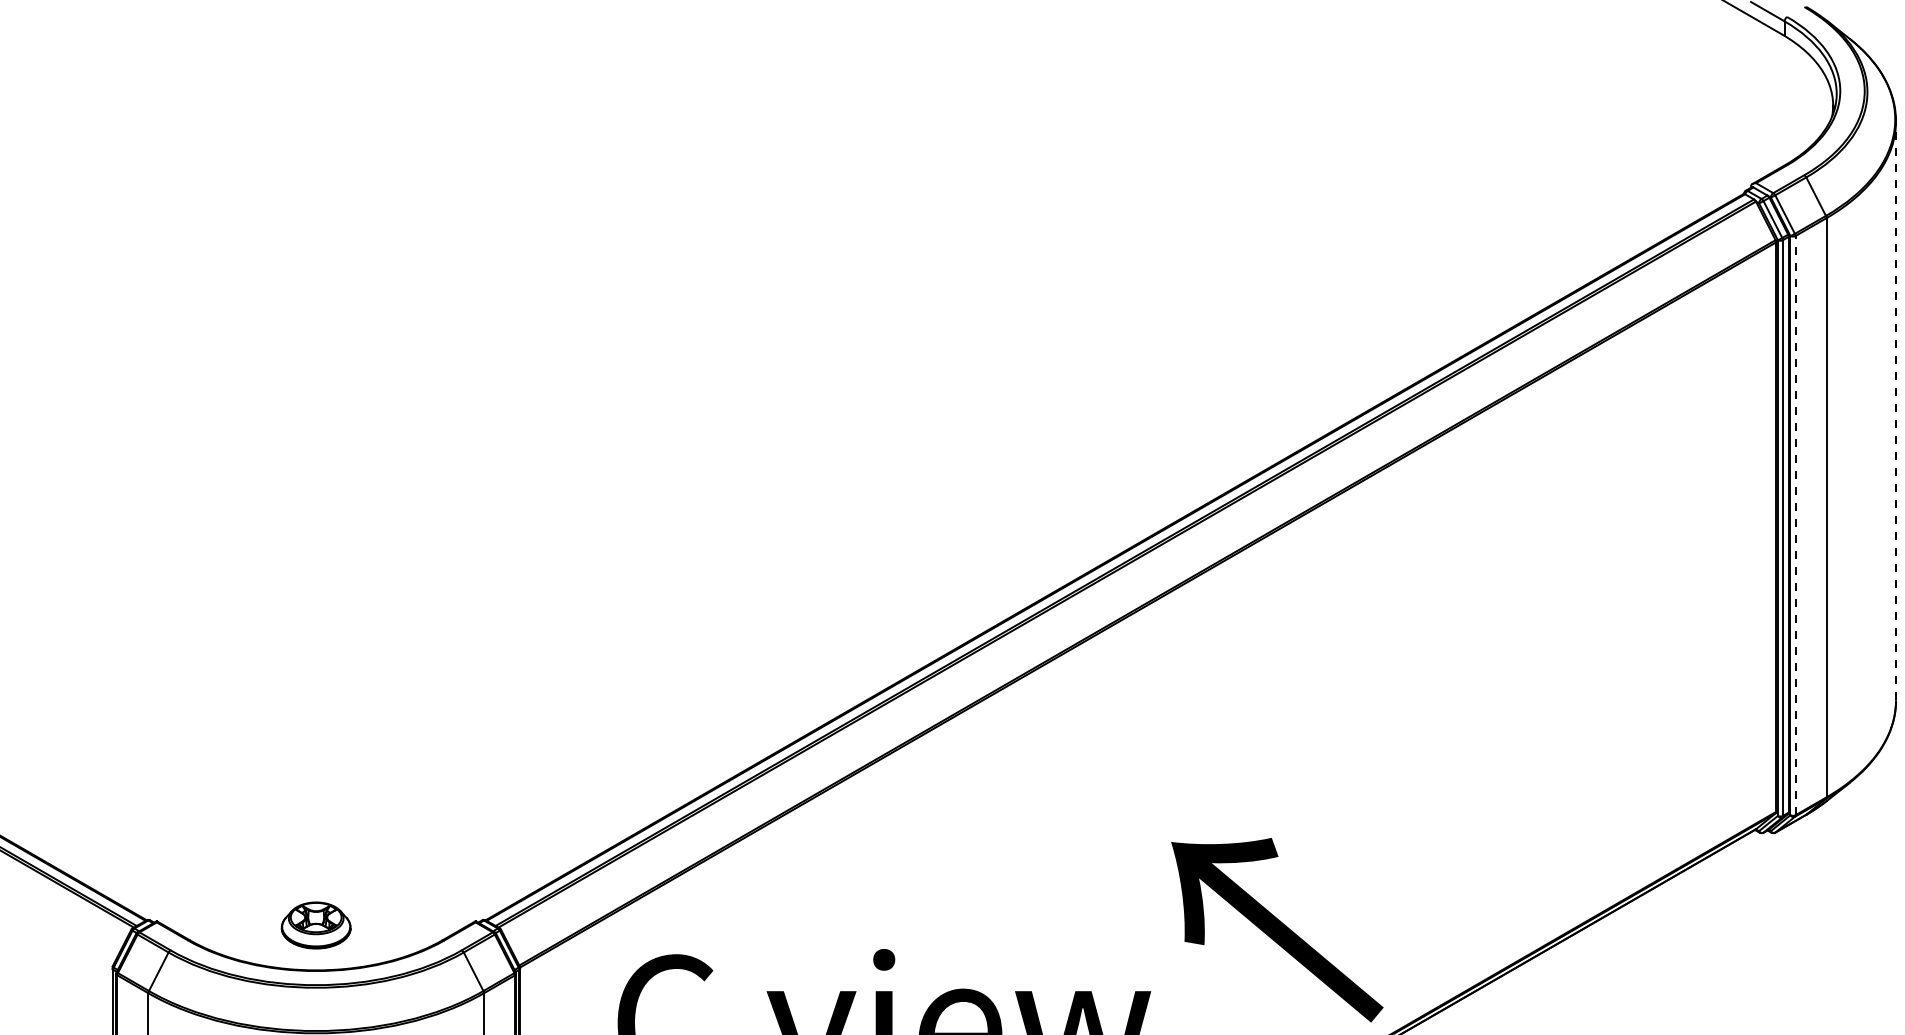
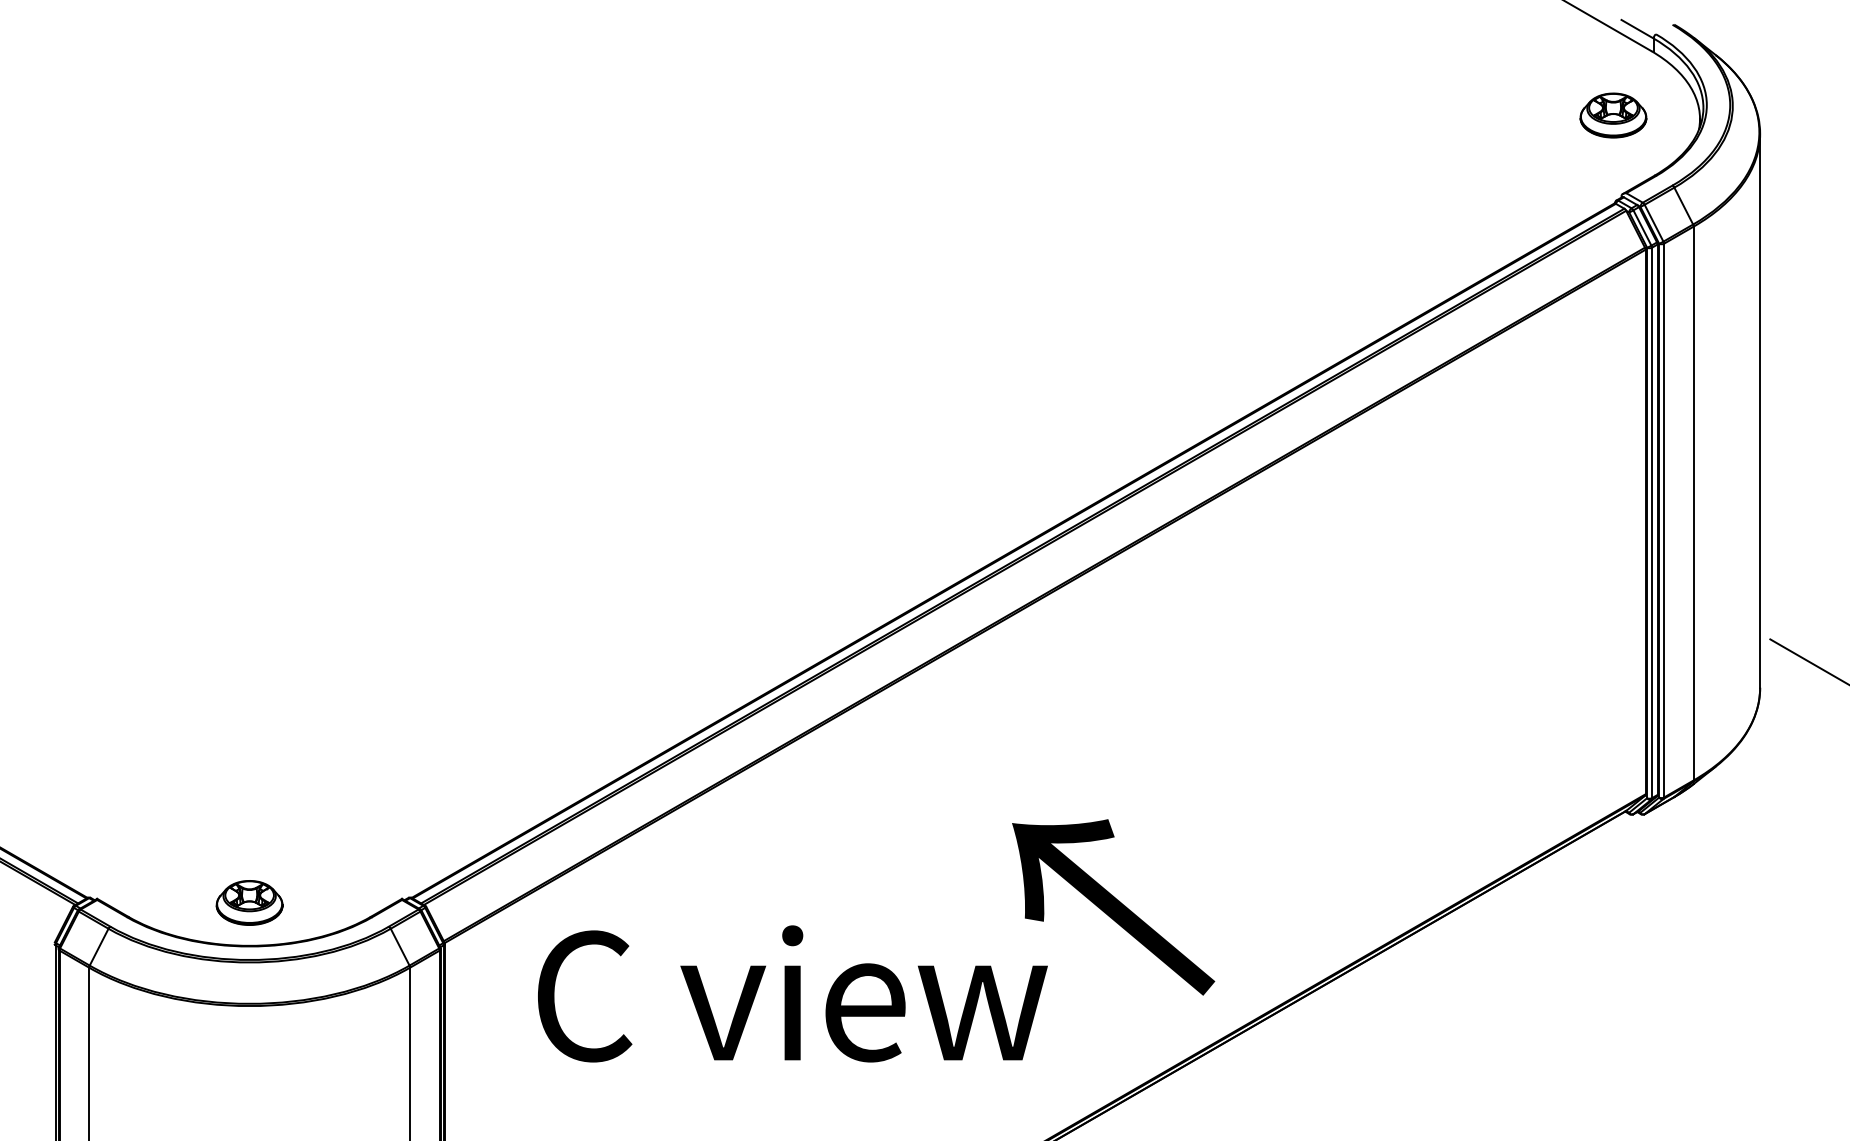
part: (1742, 101) -> (1613, 115), added
line: (1896, 410) -> (1760, 410), dashed -> solid
line: (1796, 525) -> (1664, 520), dashed -> solid
text: (1277, 930) -> (1113, 907), moved

